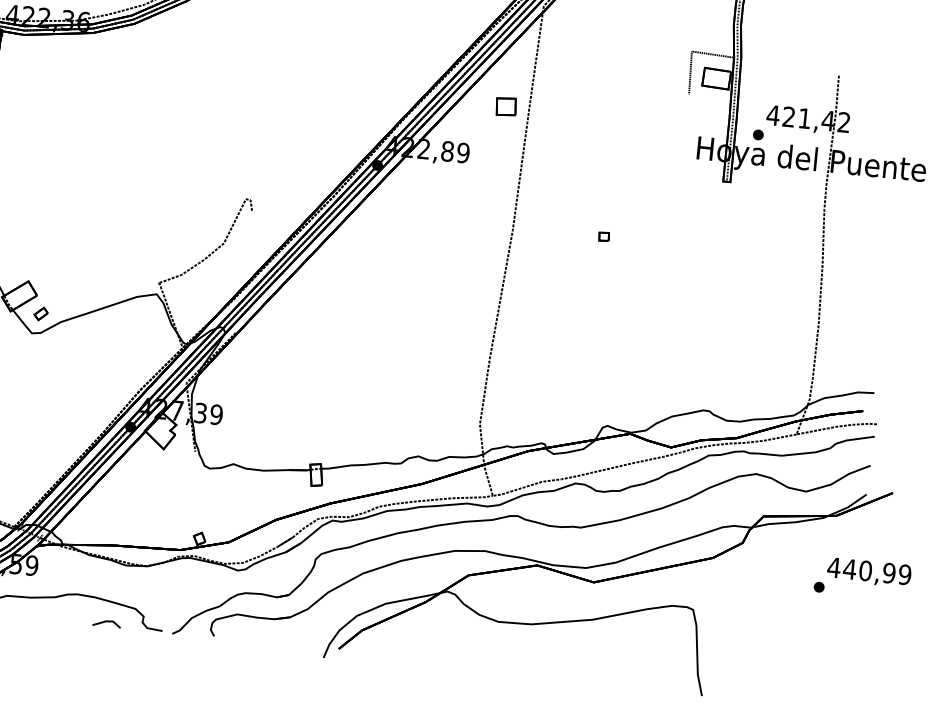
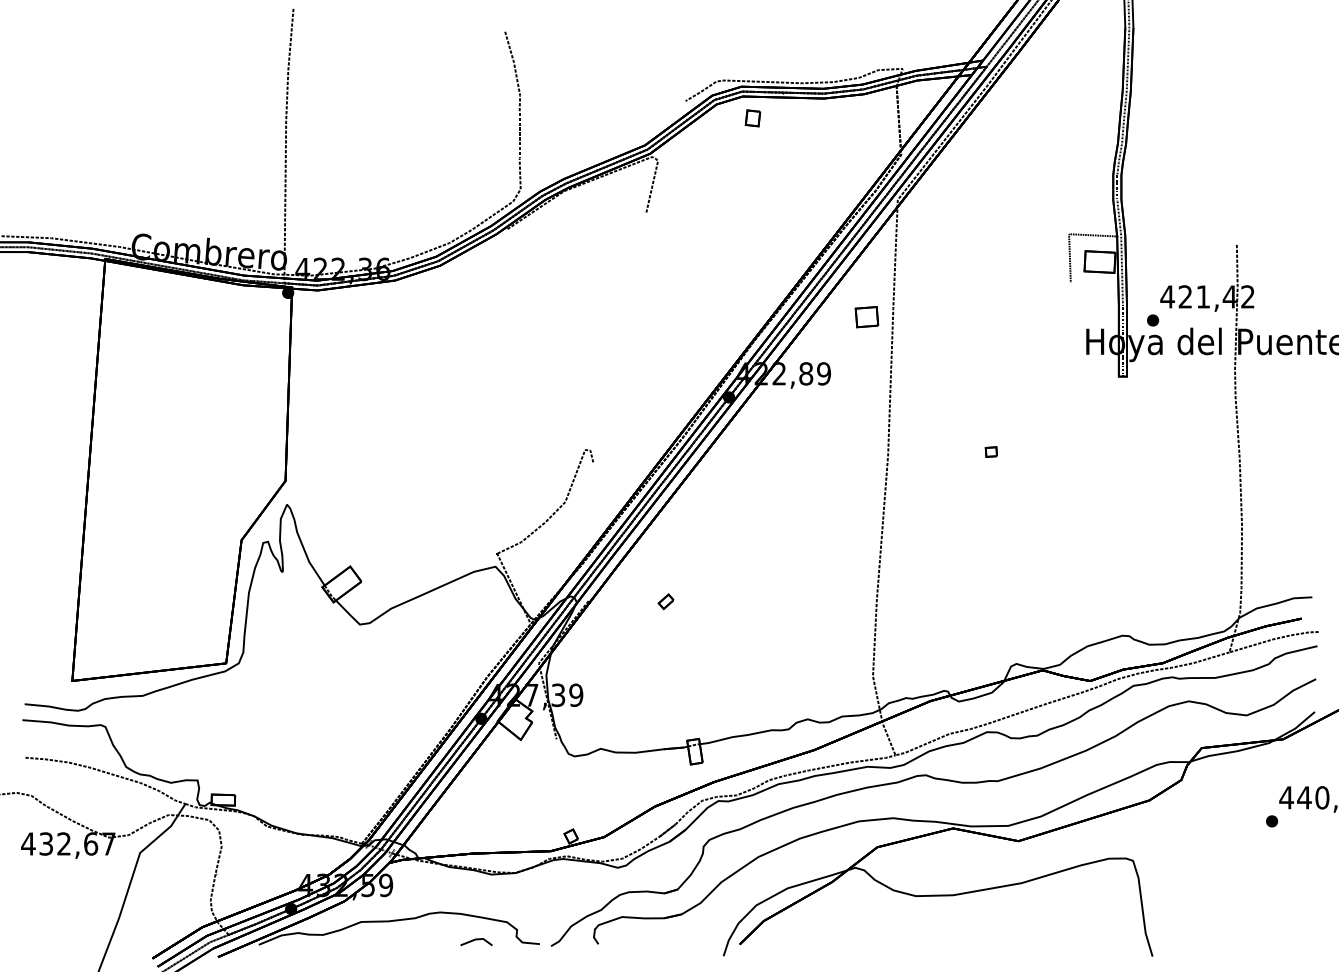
part: (40, 313) -> (665, 601), moved

